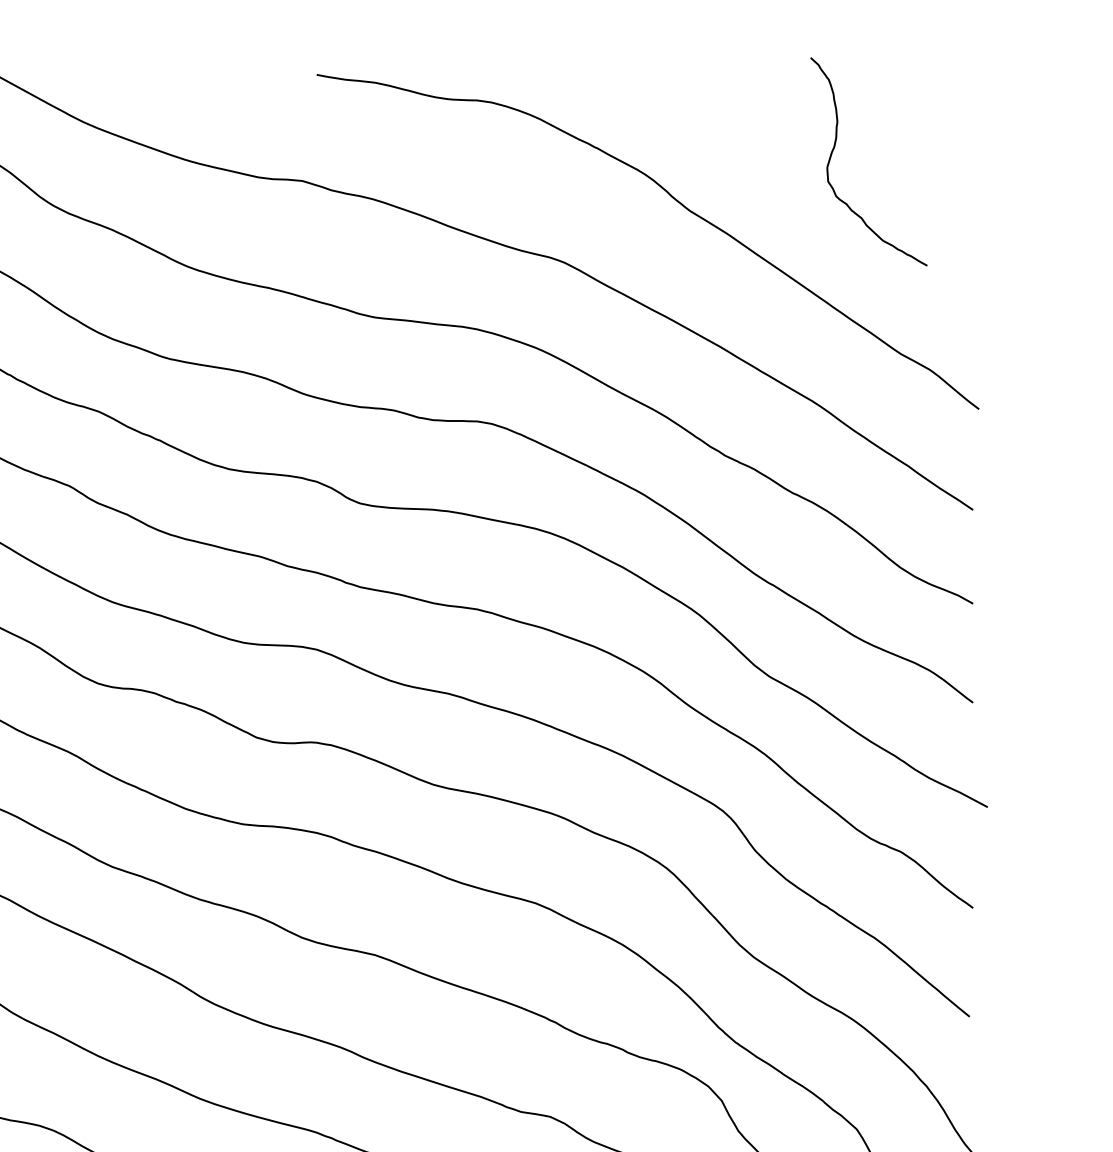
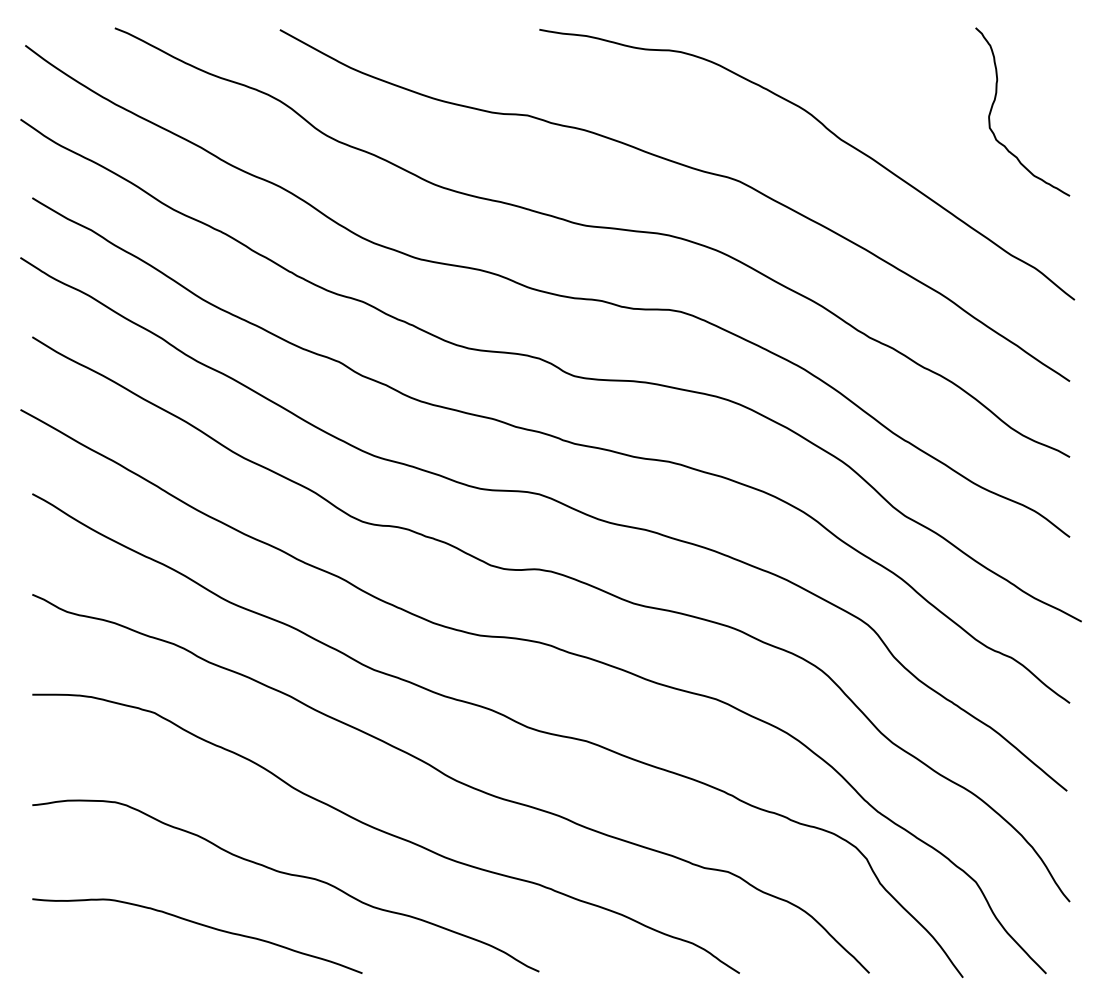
curve: (835, 148) -> (995, 101), moved

